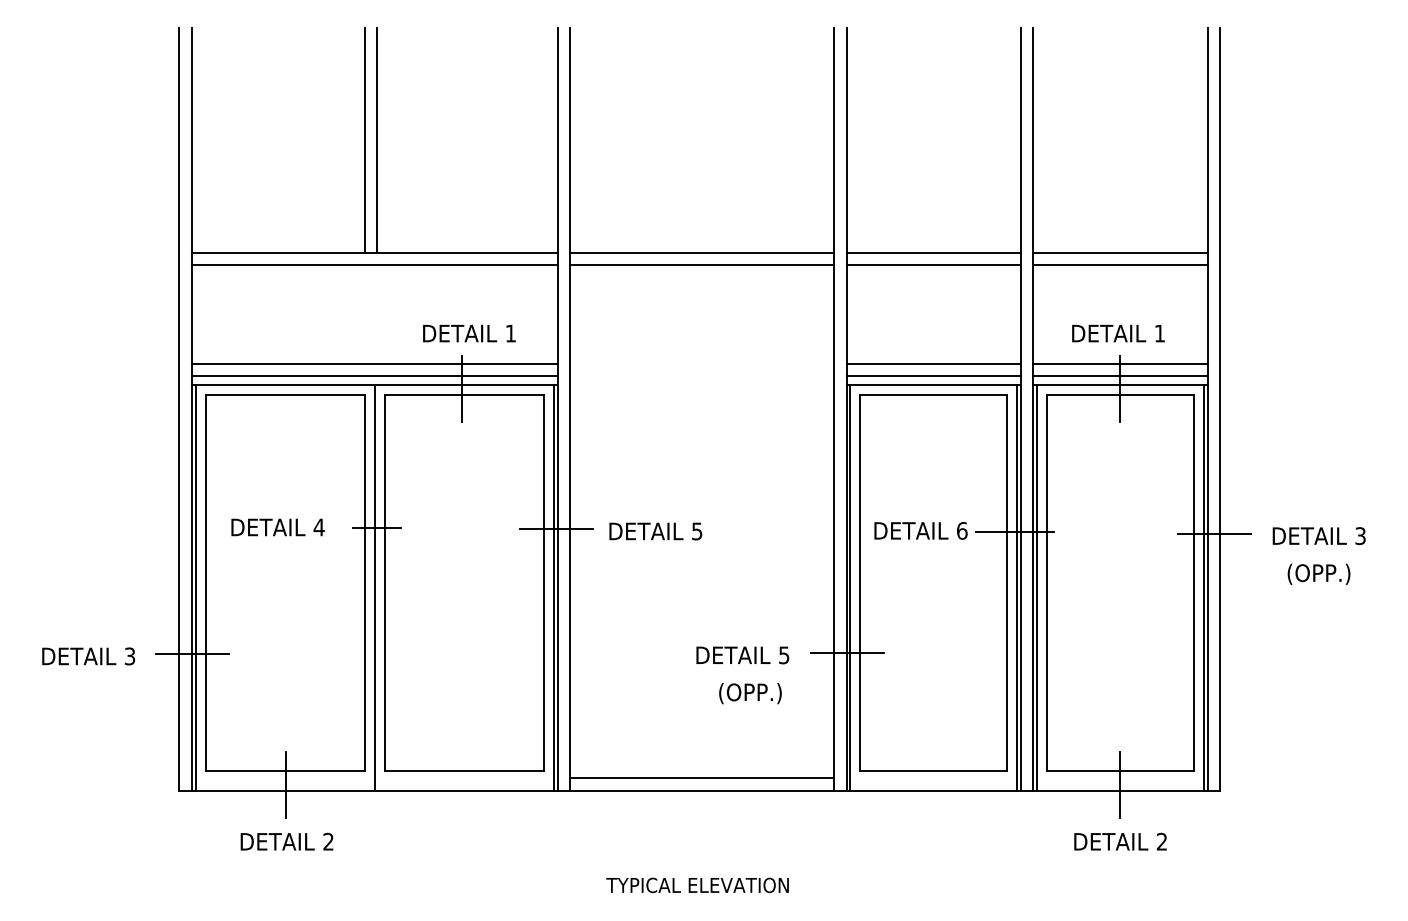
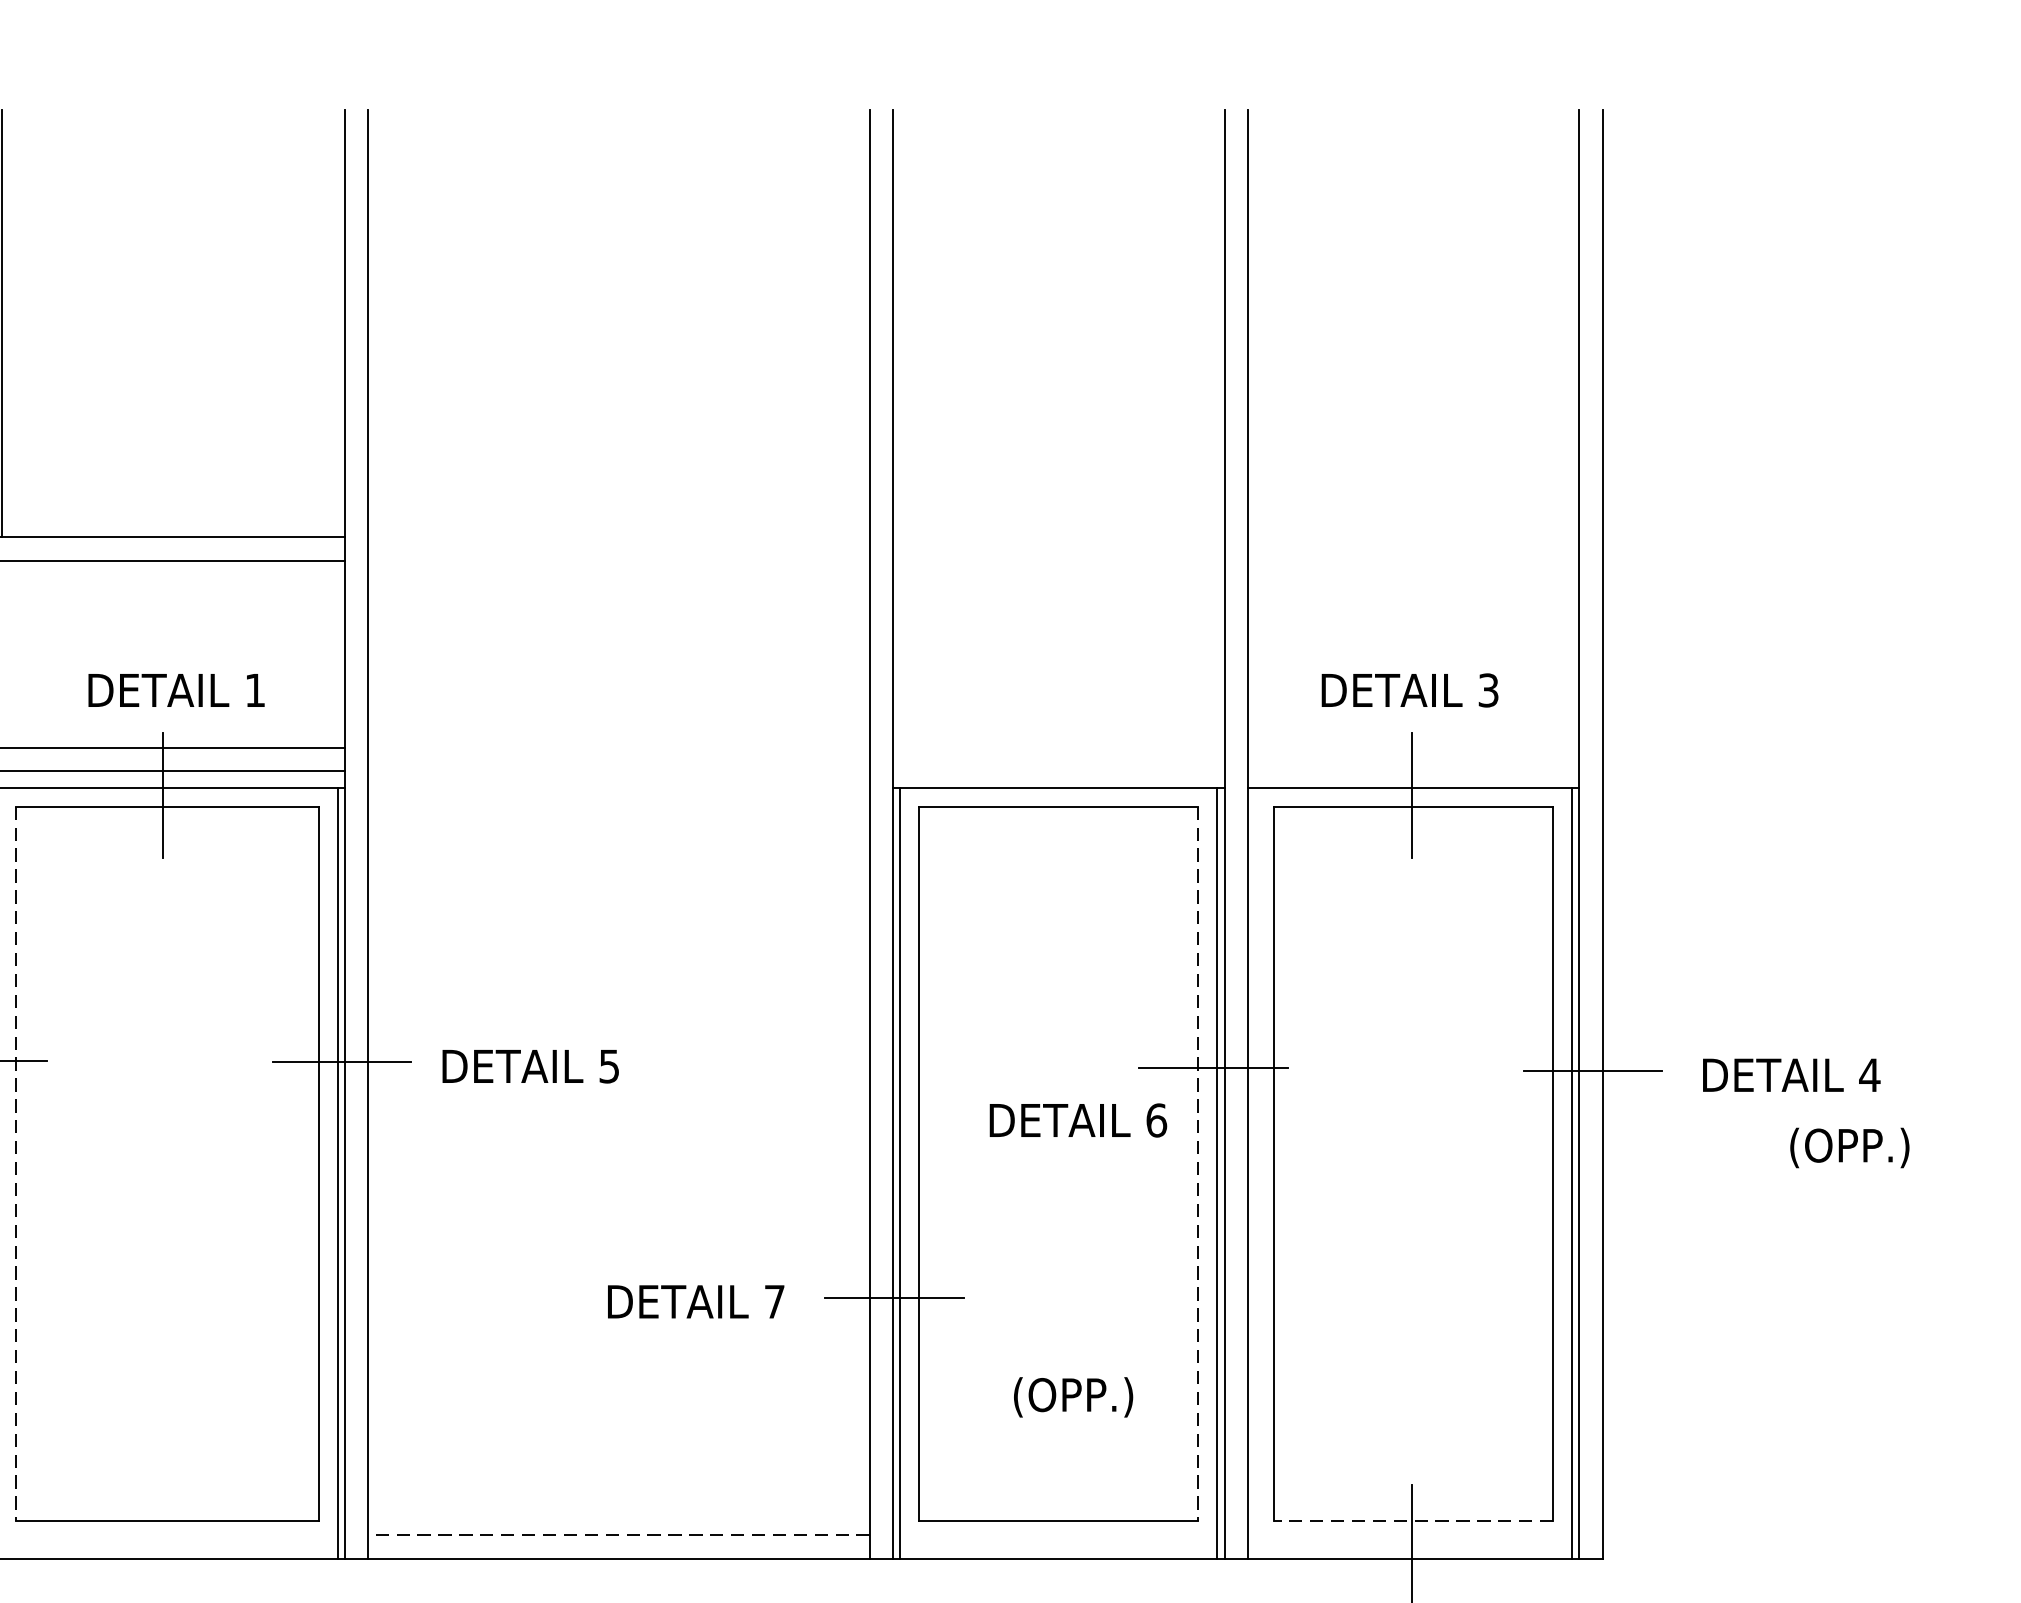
line: (702, 252) -> (619, 536), removed
line: (933, 252) -> (1058, 536), removed
line: (1120, 252) -> (1413, 536), removed
line: (702, 265) -> (619, 561), removed
line: (933, 265) -> (1058, 561), removed
line: (1120, 265) -> (1413, 561), removed
text: (1159, 333) -> (1487, 690), 1 -> 3
line: (933, 363) -> (1058, 747), removed
line: (1120, 363) -> (1413, 747), removed
line: (933, 376) -> (1058, 772), removed
line: (1120, 376) -> (1413, 772), removed
text: (920, 530) -> (1077, 1119), moved
text: (1360, 536) -> (1869, 1076), 3 -> 4
text: (1318, 573) -> (1848, 1146), moved
line: (384, 582) -> (15, 1163), solid -> dashed
line: (1007, 582) -> (1198, 1163), solid -> dashed
line: (1037, 587) -> (1255, 1172), removed
text: (784, 655) -> (775, 1302), 5 -> 7
text: (750, 693) -> (1073, 1397), moved
line: (1120, 770) -> (1413, 1520), solid -> dashed
line: (702, 778) -> (619, 1535), solid -> dashed

